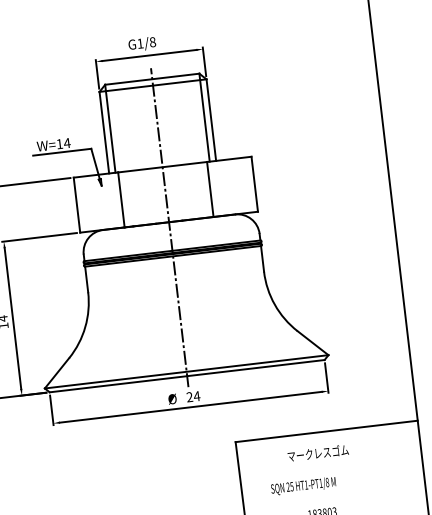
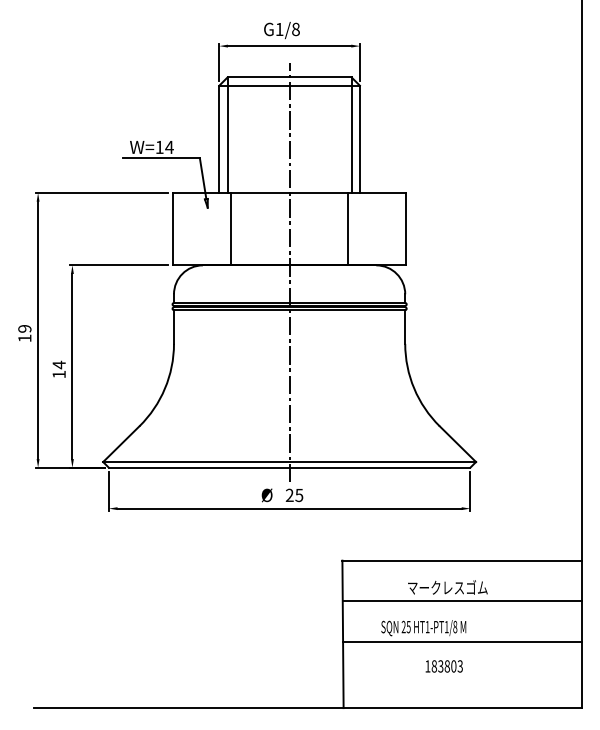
text: (197, 396) -> (299, 495), 24 -> 25
line: (329, 462) -> (461, 601), added
line: (334, 492) -> (462, 641), added

